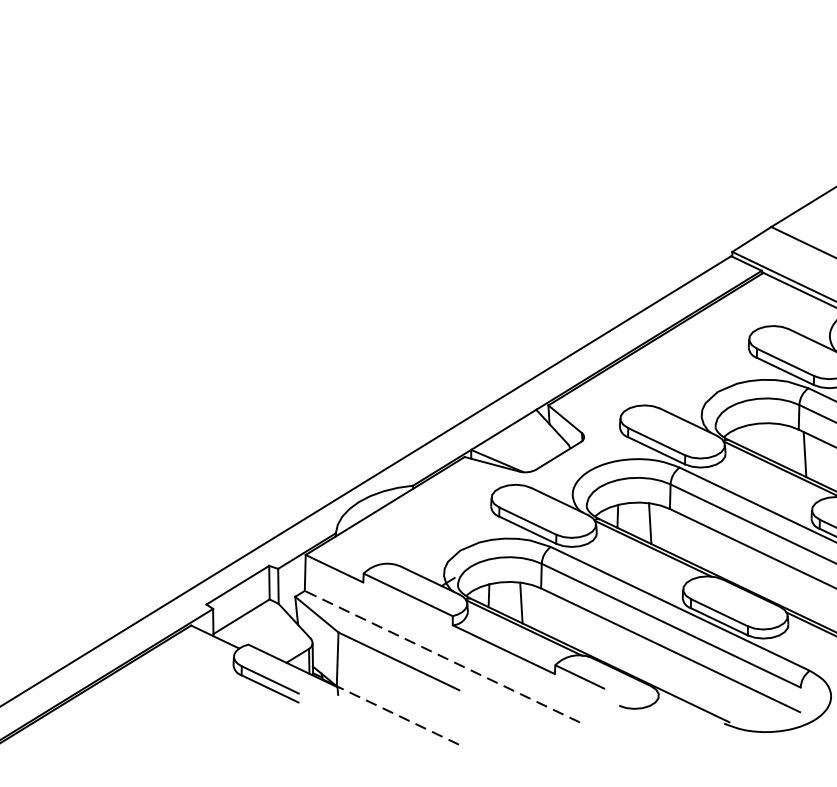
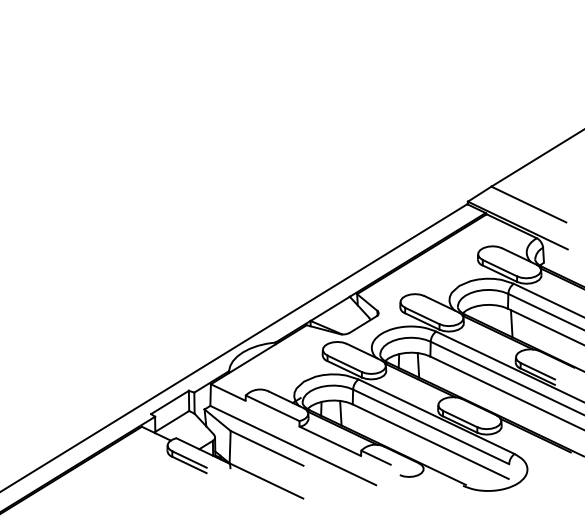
line: (442, 656) -> (293, 445), dashed -> solid
line: (397, 714) -> (266, 480), dashed -> solid

